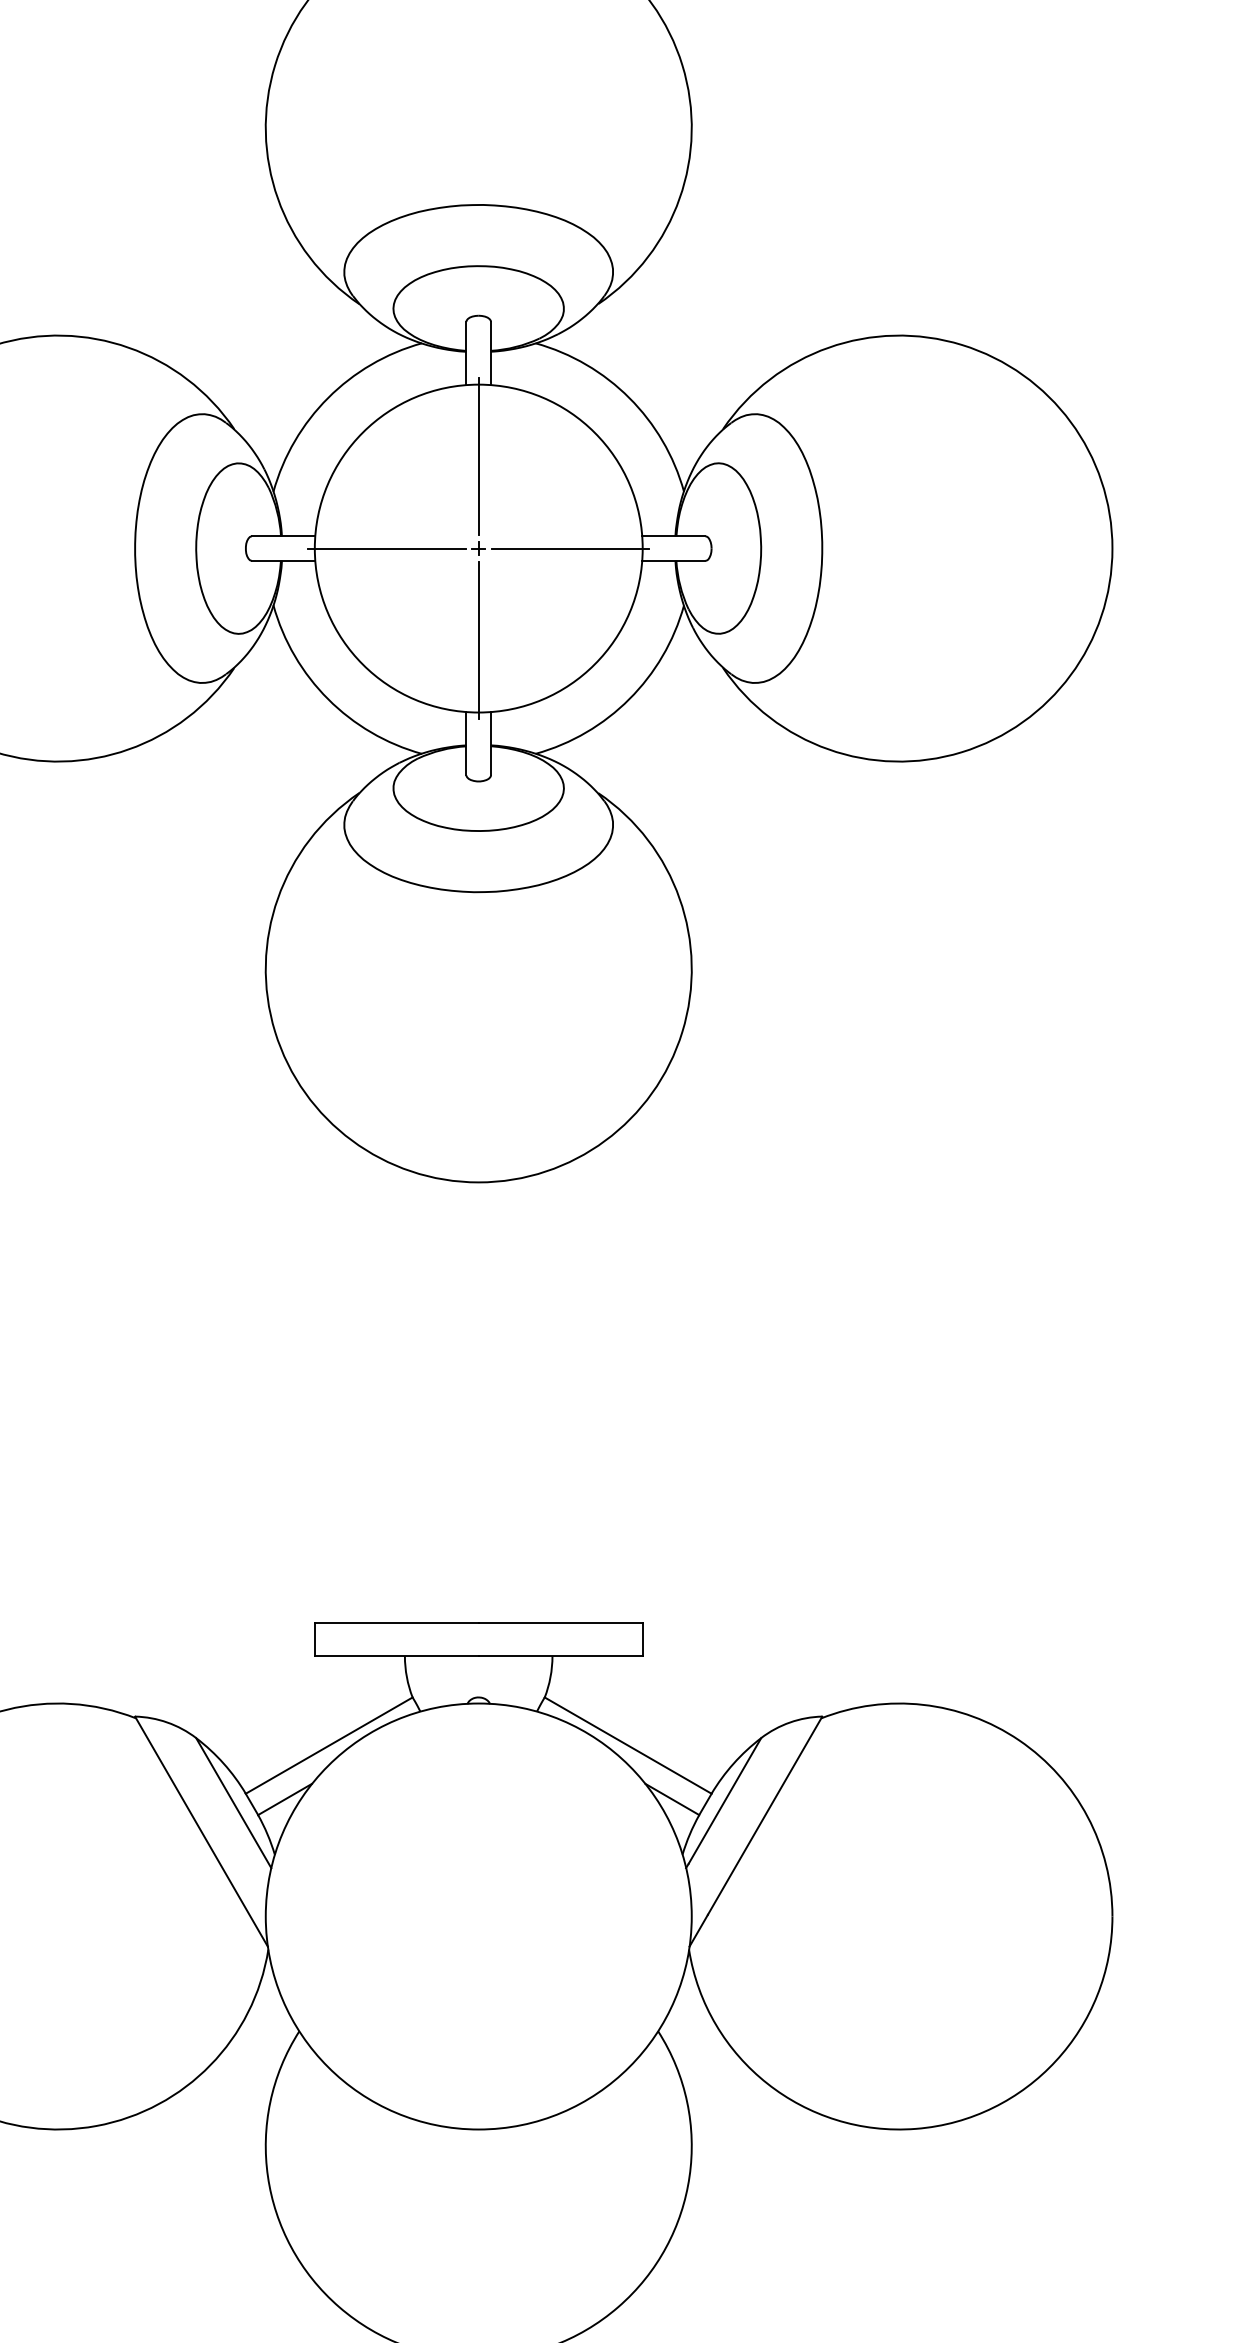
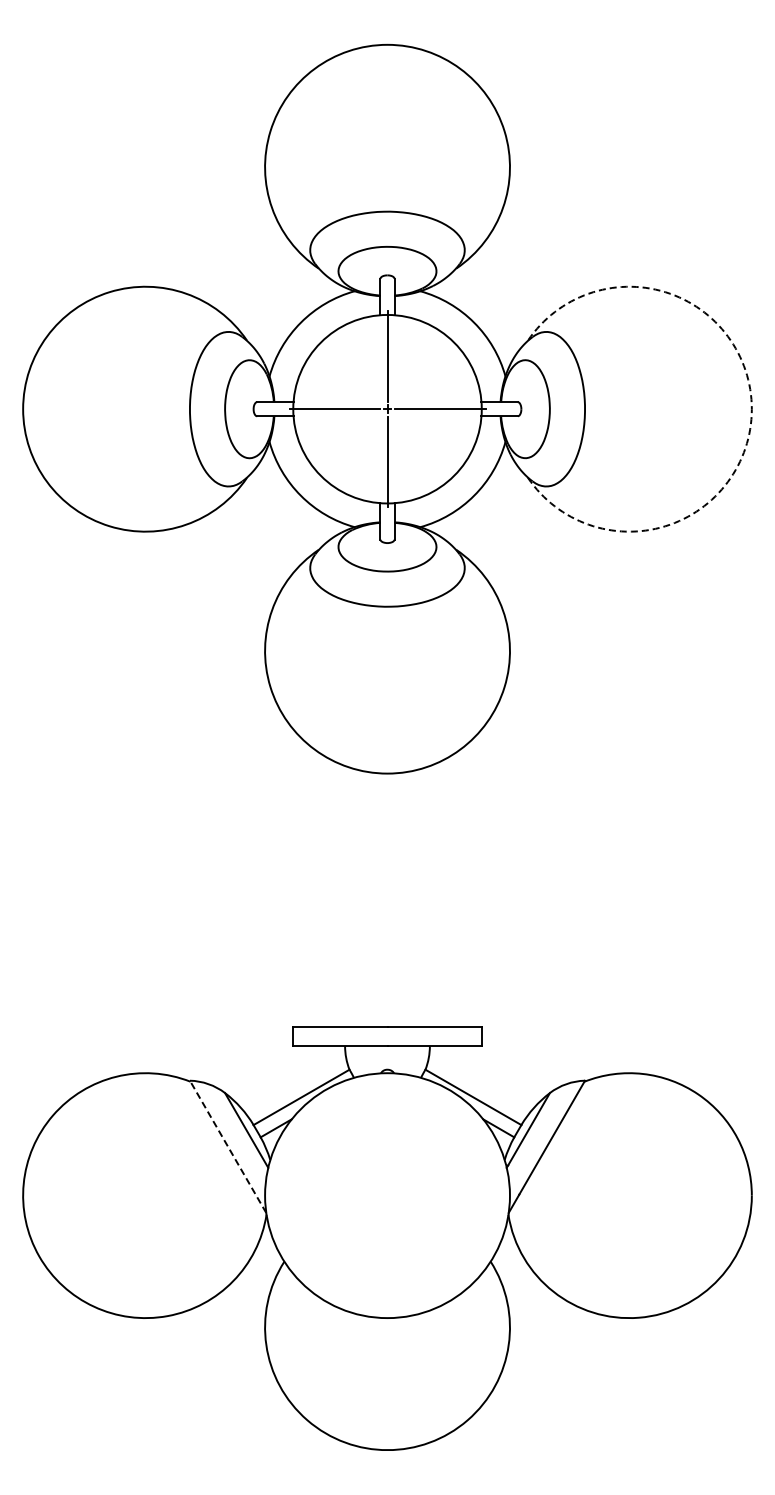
arc: (1111, 549) -> (751, 409), solid -> dashed
line: (200, 1831) -> (227, 1146), solid -> dashed

